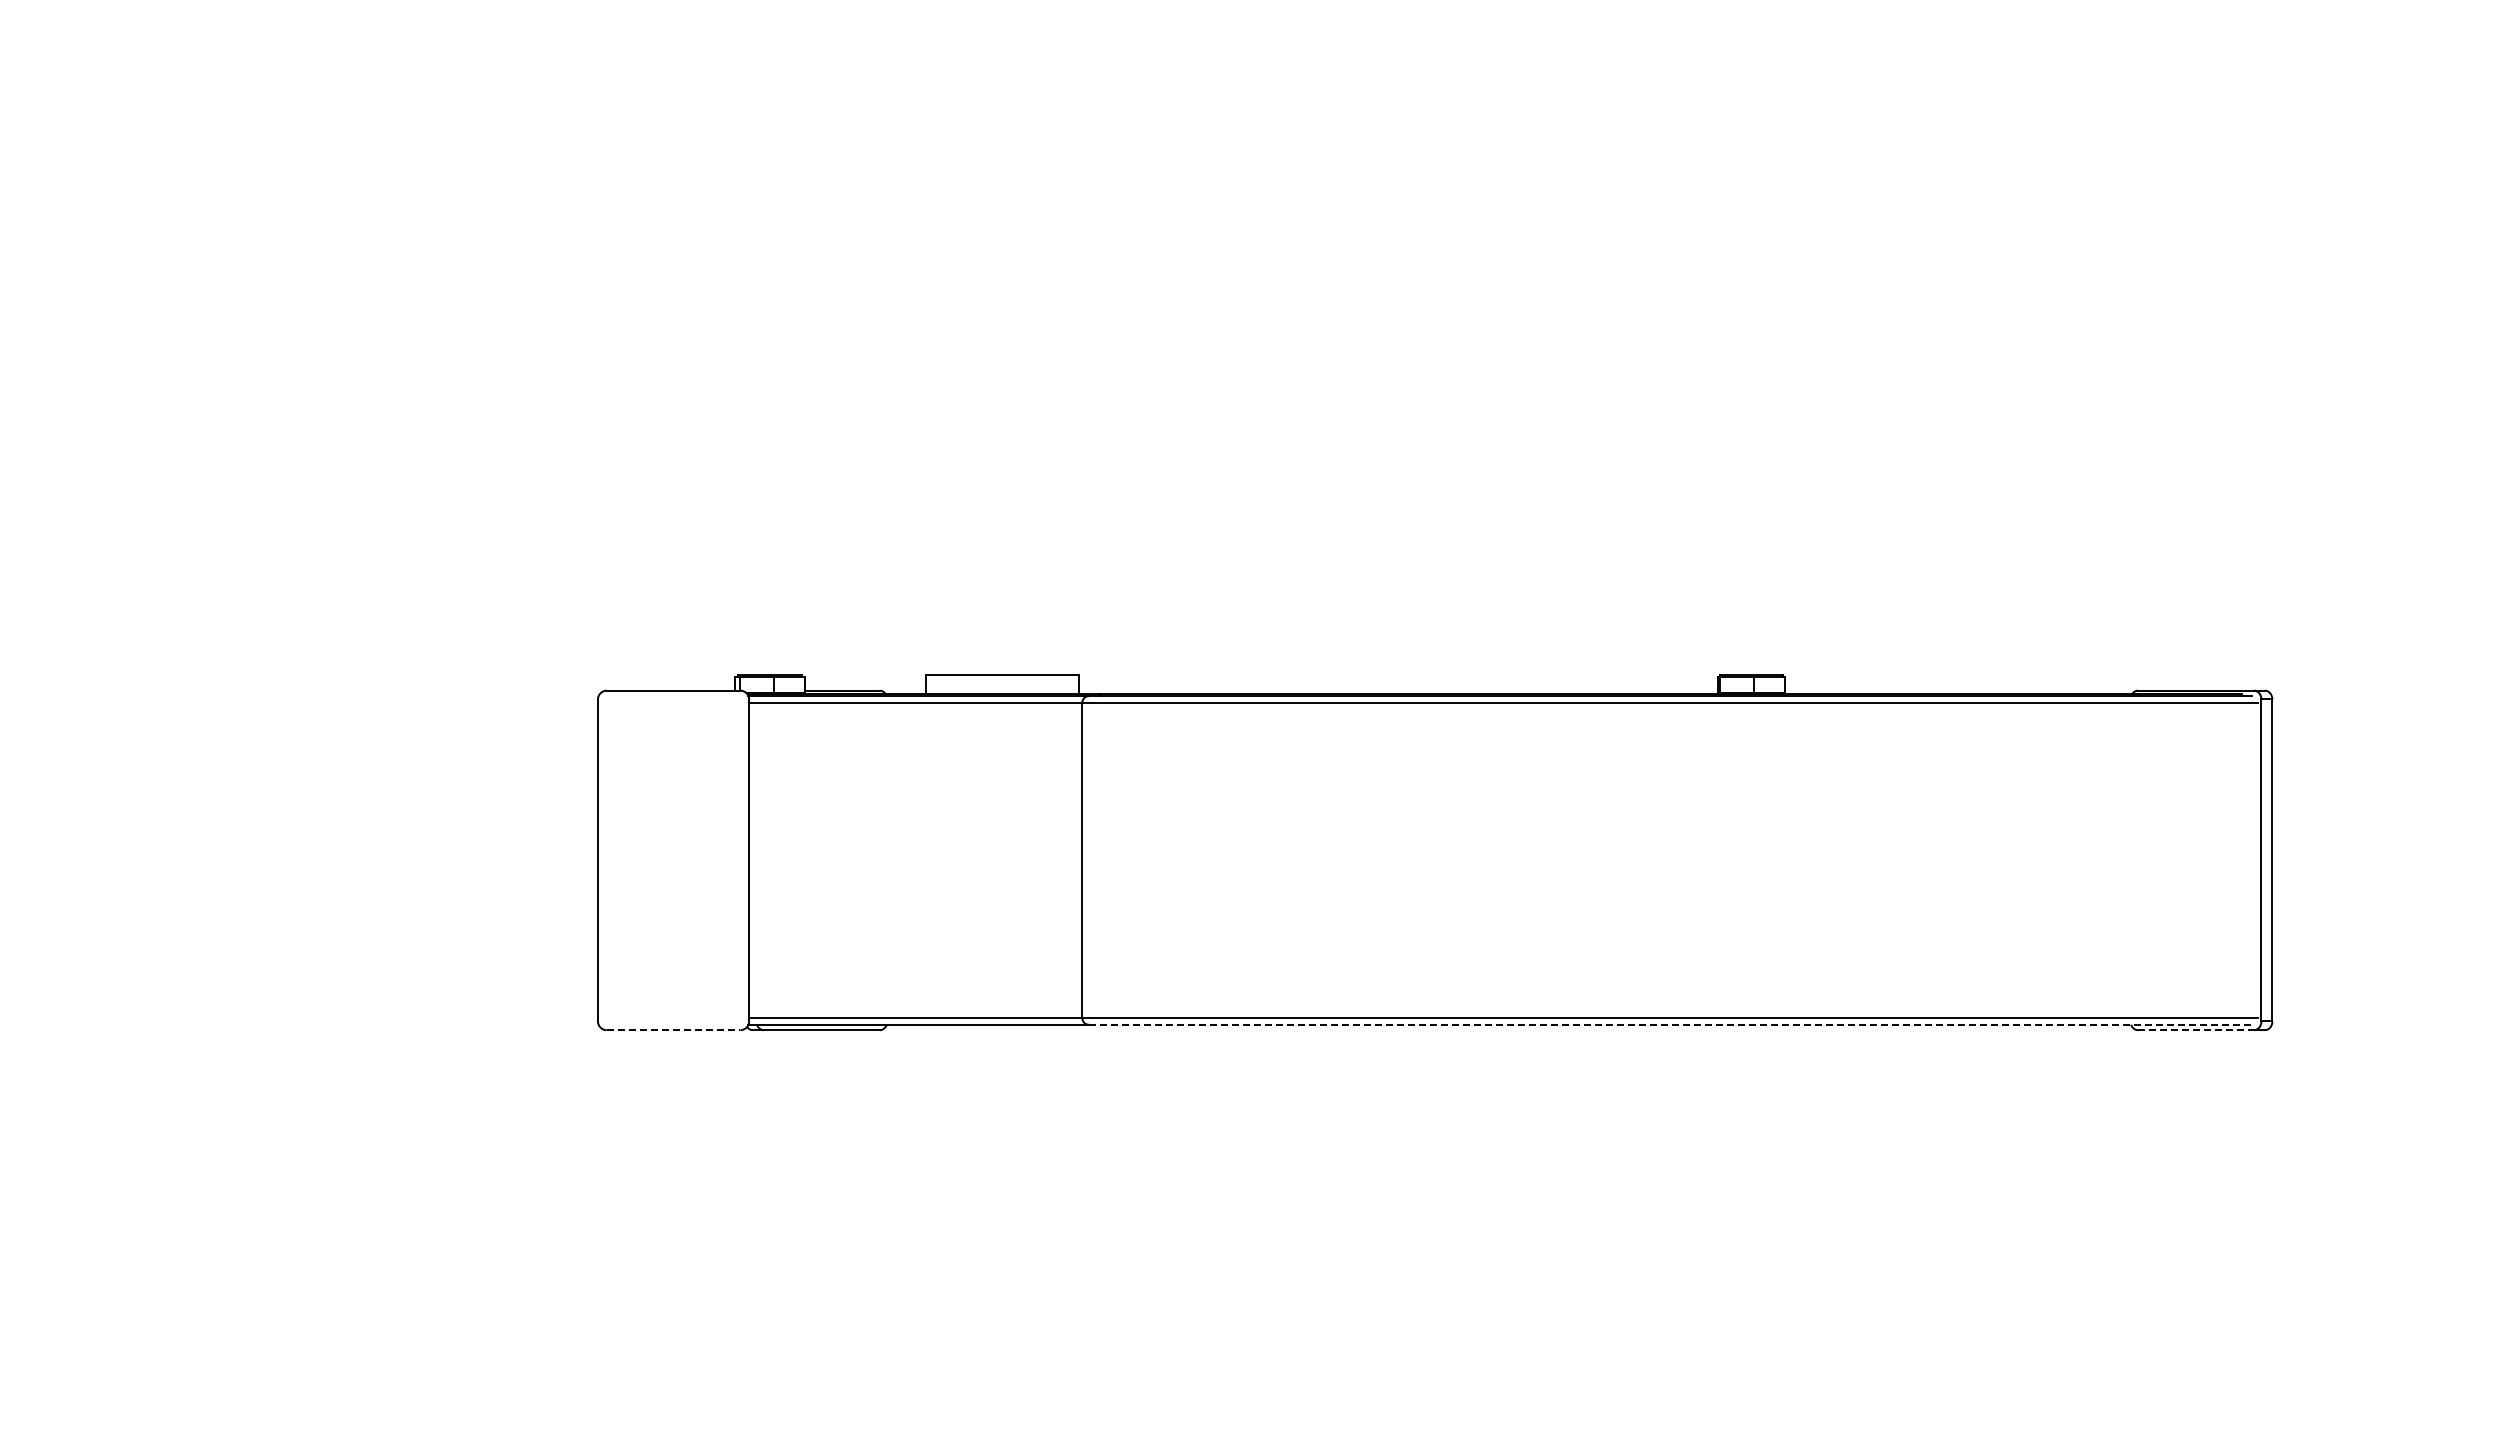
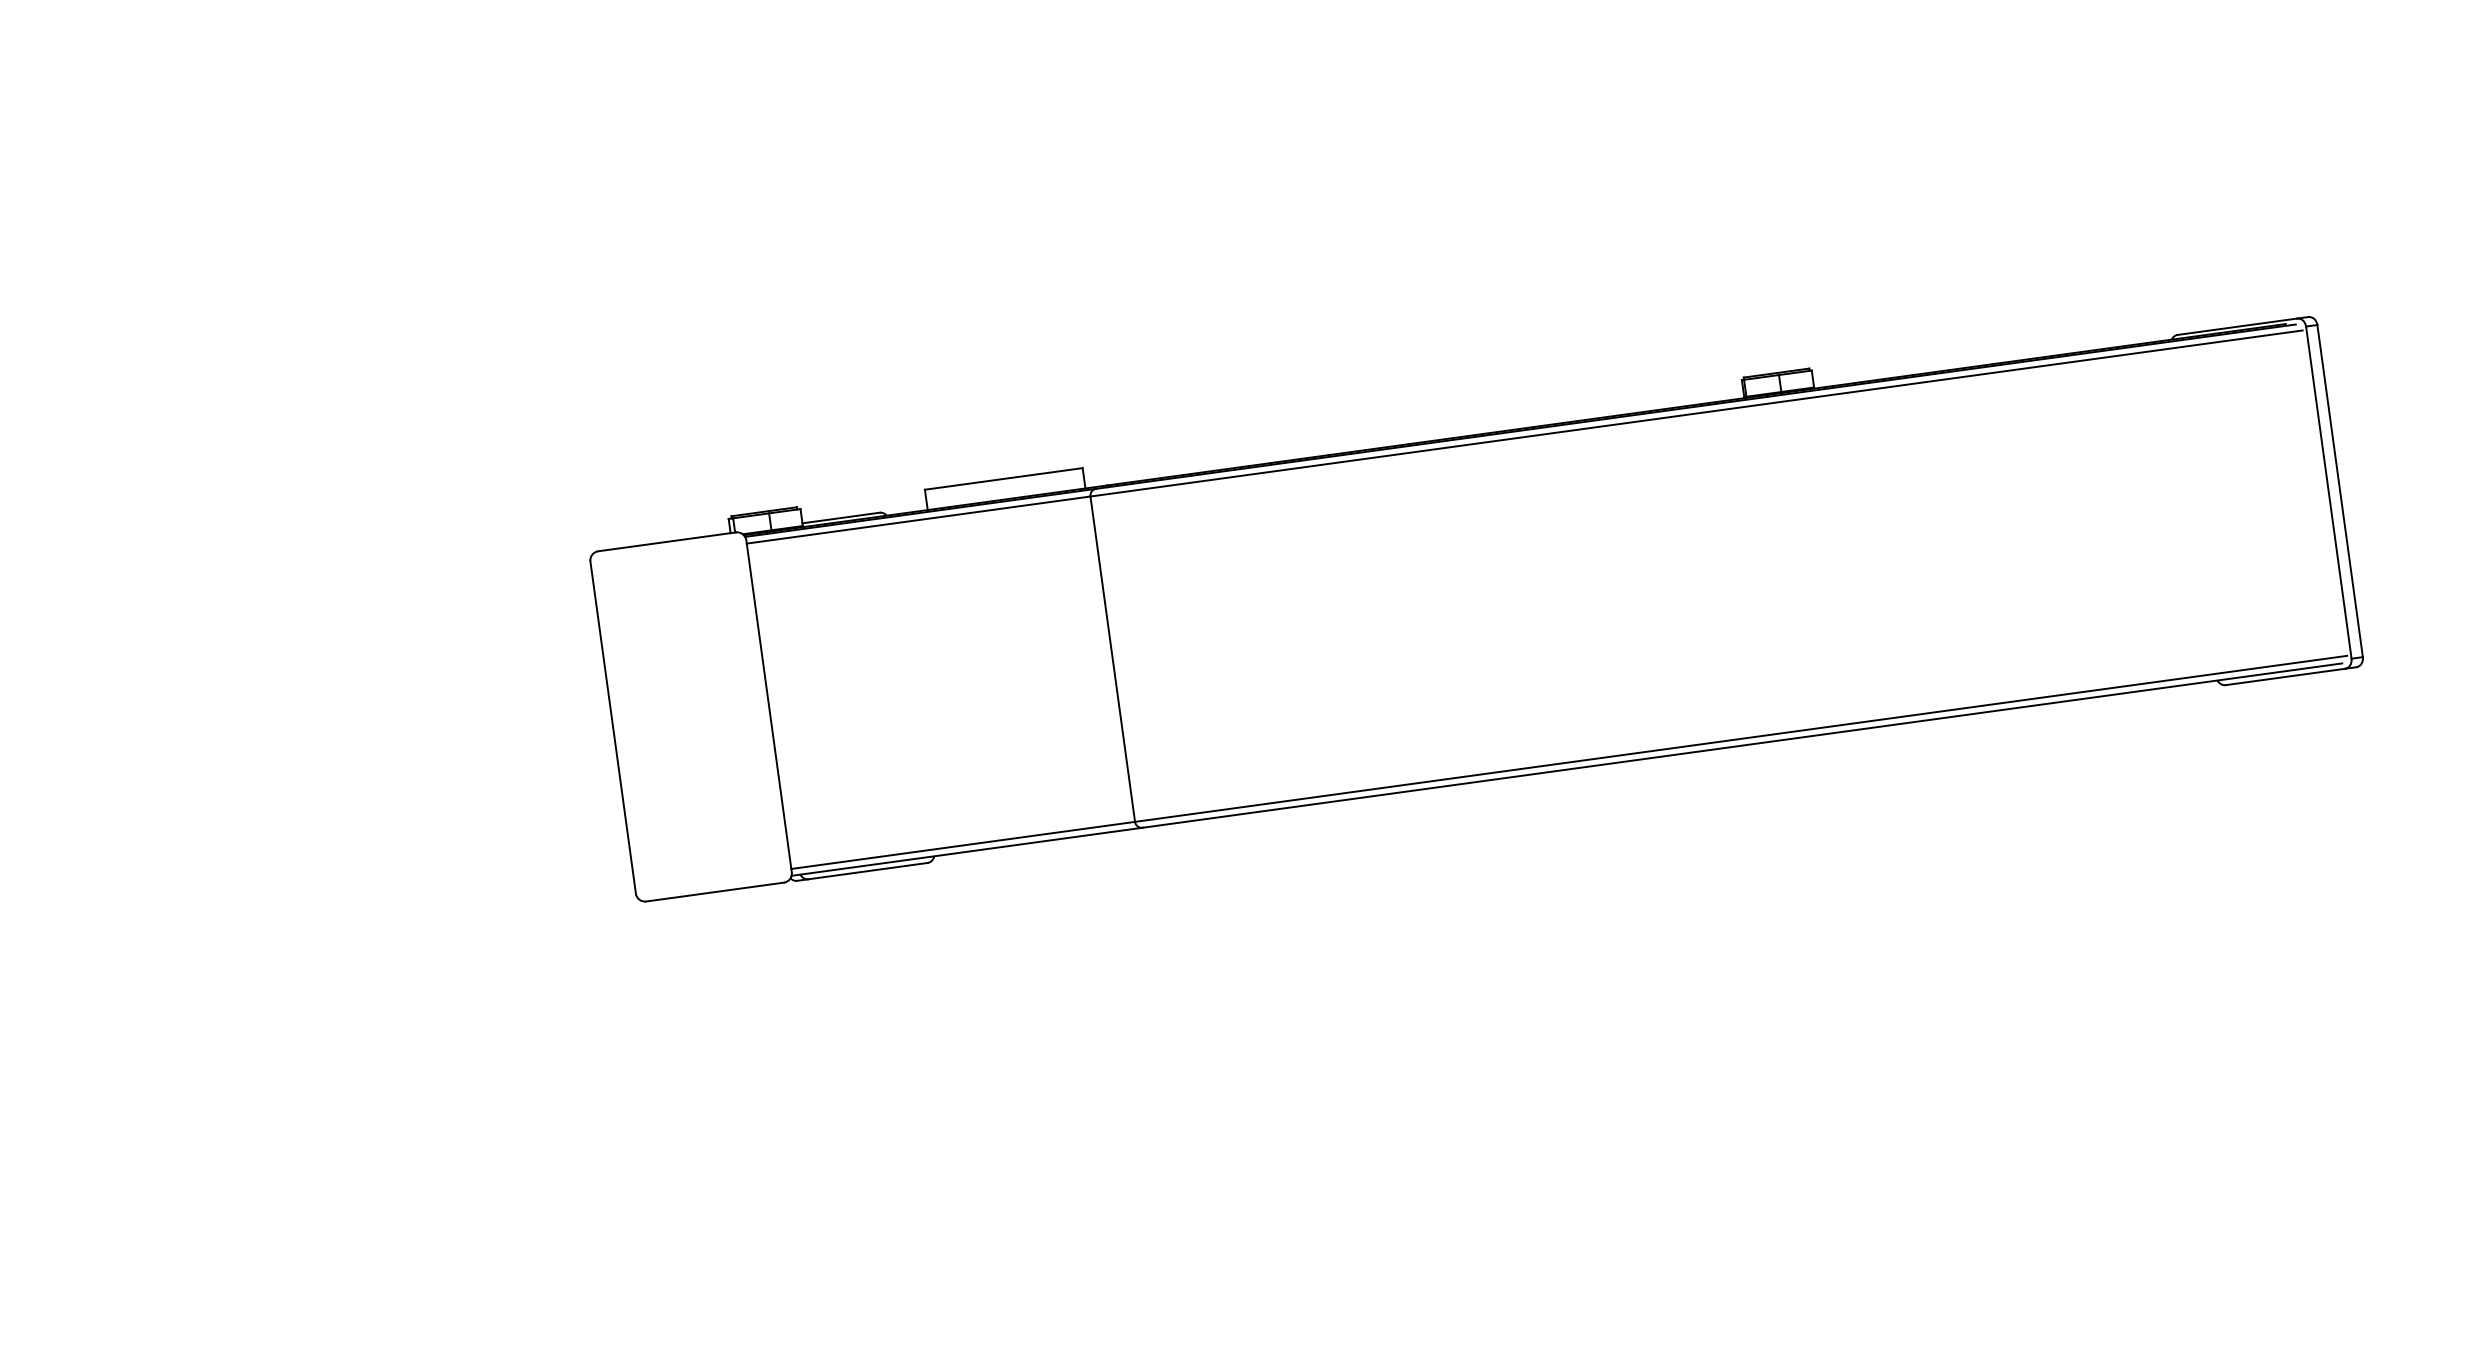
line: (1670, 1024) -> (1742, 745), dashed -> solid
line: (673, 1030) -> (715, 892), dashed -> solid
line: (2195, 1030) -> (2284, 677), dashed -> solid

